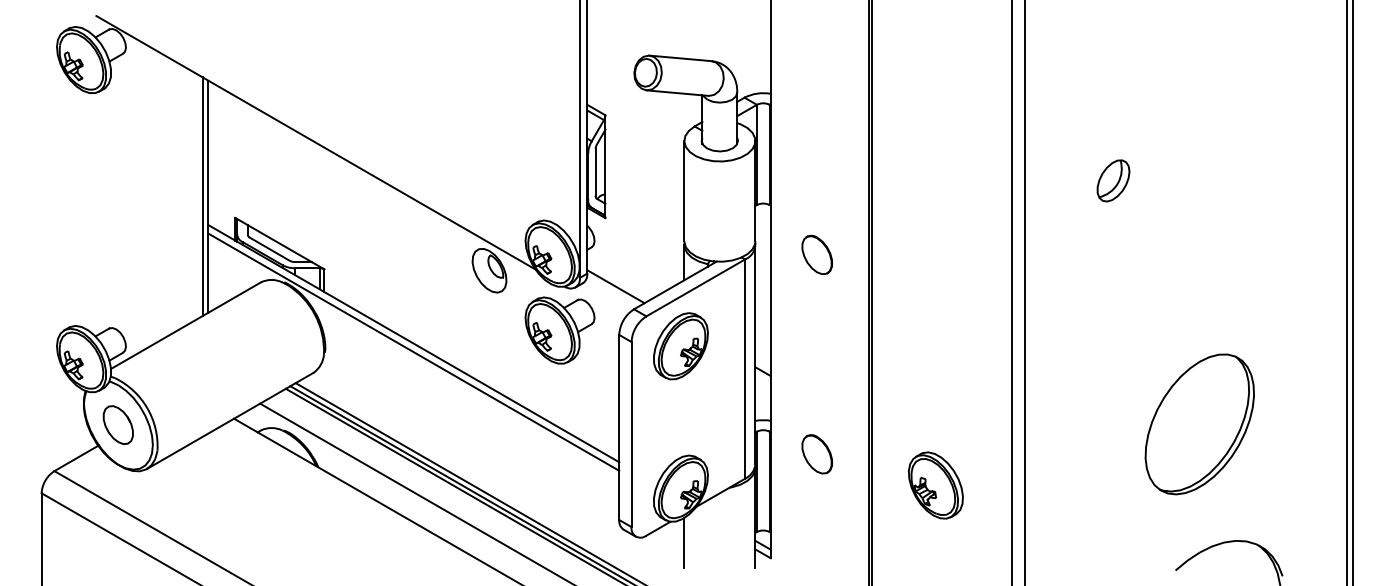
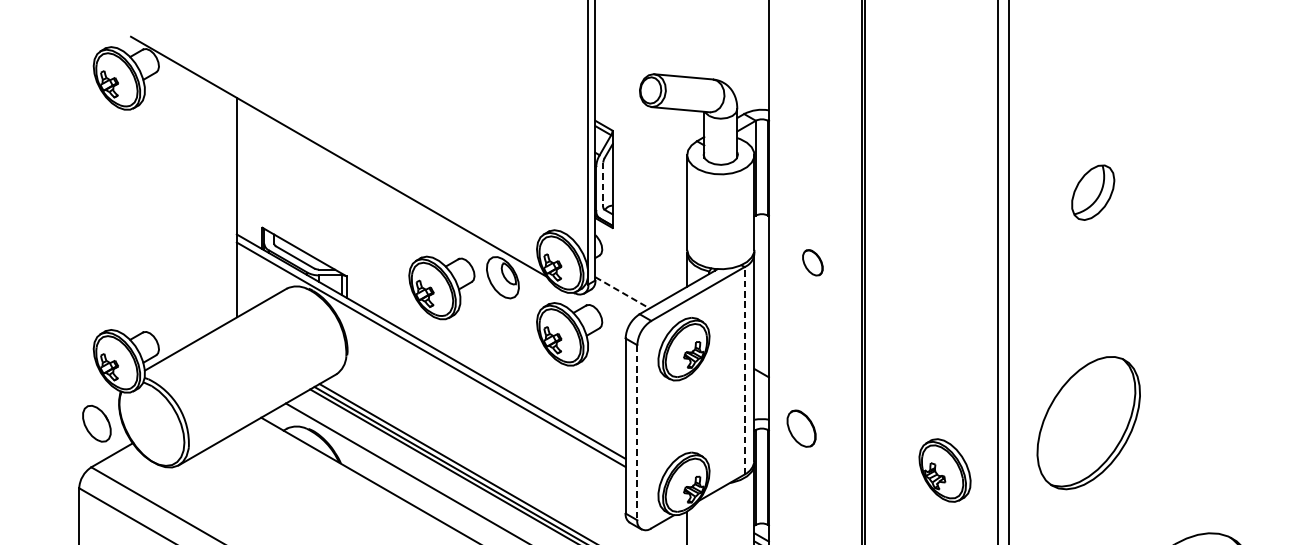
line: (595, 172) -> (603, 184), solid -> dashed
part: (1113, 180) -> (1093, 192), size x1.4
line: (202, 196) -> (231, 207), removed
part: (816, 254) -> (812, 262), size x0.7
part: (424, 281) -> (441, 287), added
line: (616, 286) -> (623, 292), solid -> dashed
line: (745, 369) -> (745, 371), solid -> dashed
part: (117, 424) -> (96, 423), moved
part: (1199, 424) -> (1088, 423), moved
line: (631, 434) -> (637, 432), solid -> dashed
part: (816, 454) -> (800, 428), moved
part: (935, 485) -> (944, 470), moved

